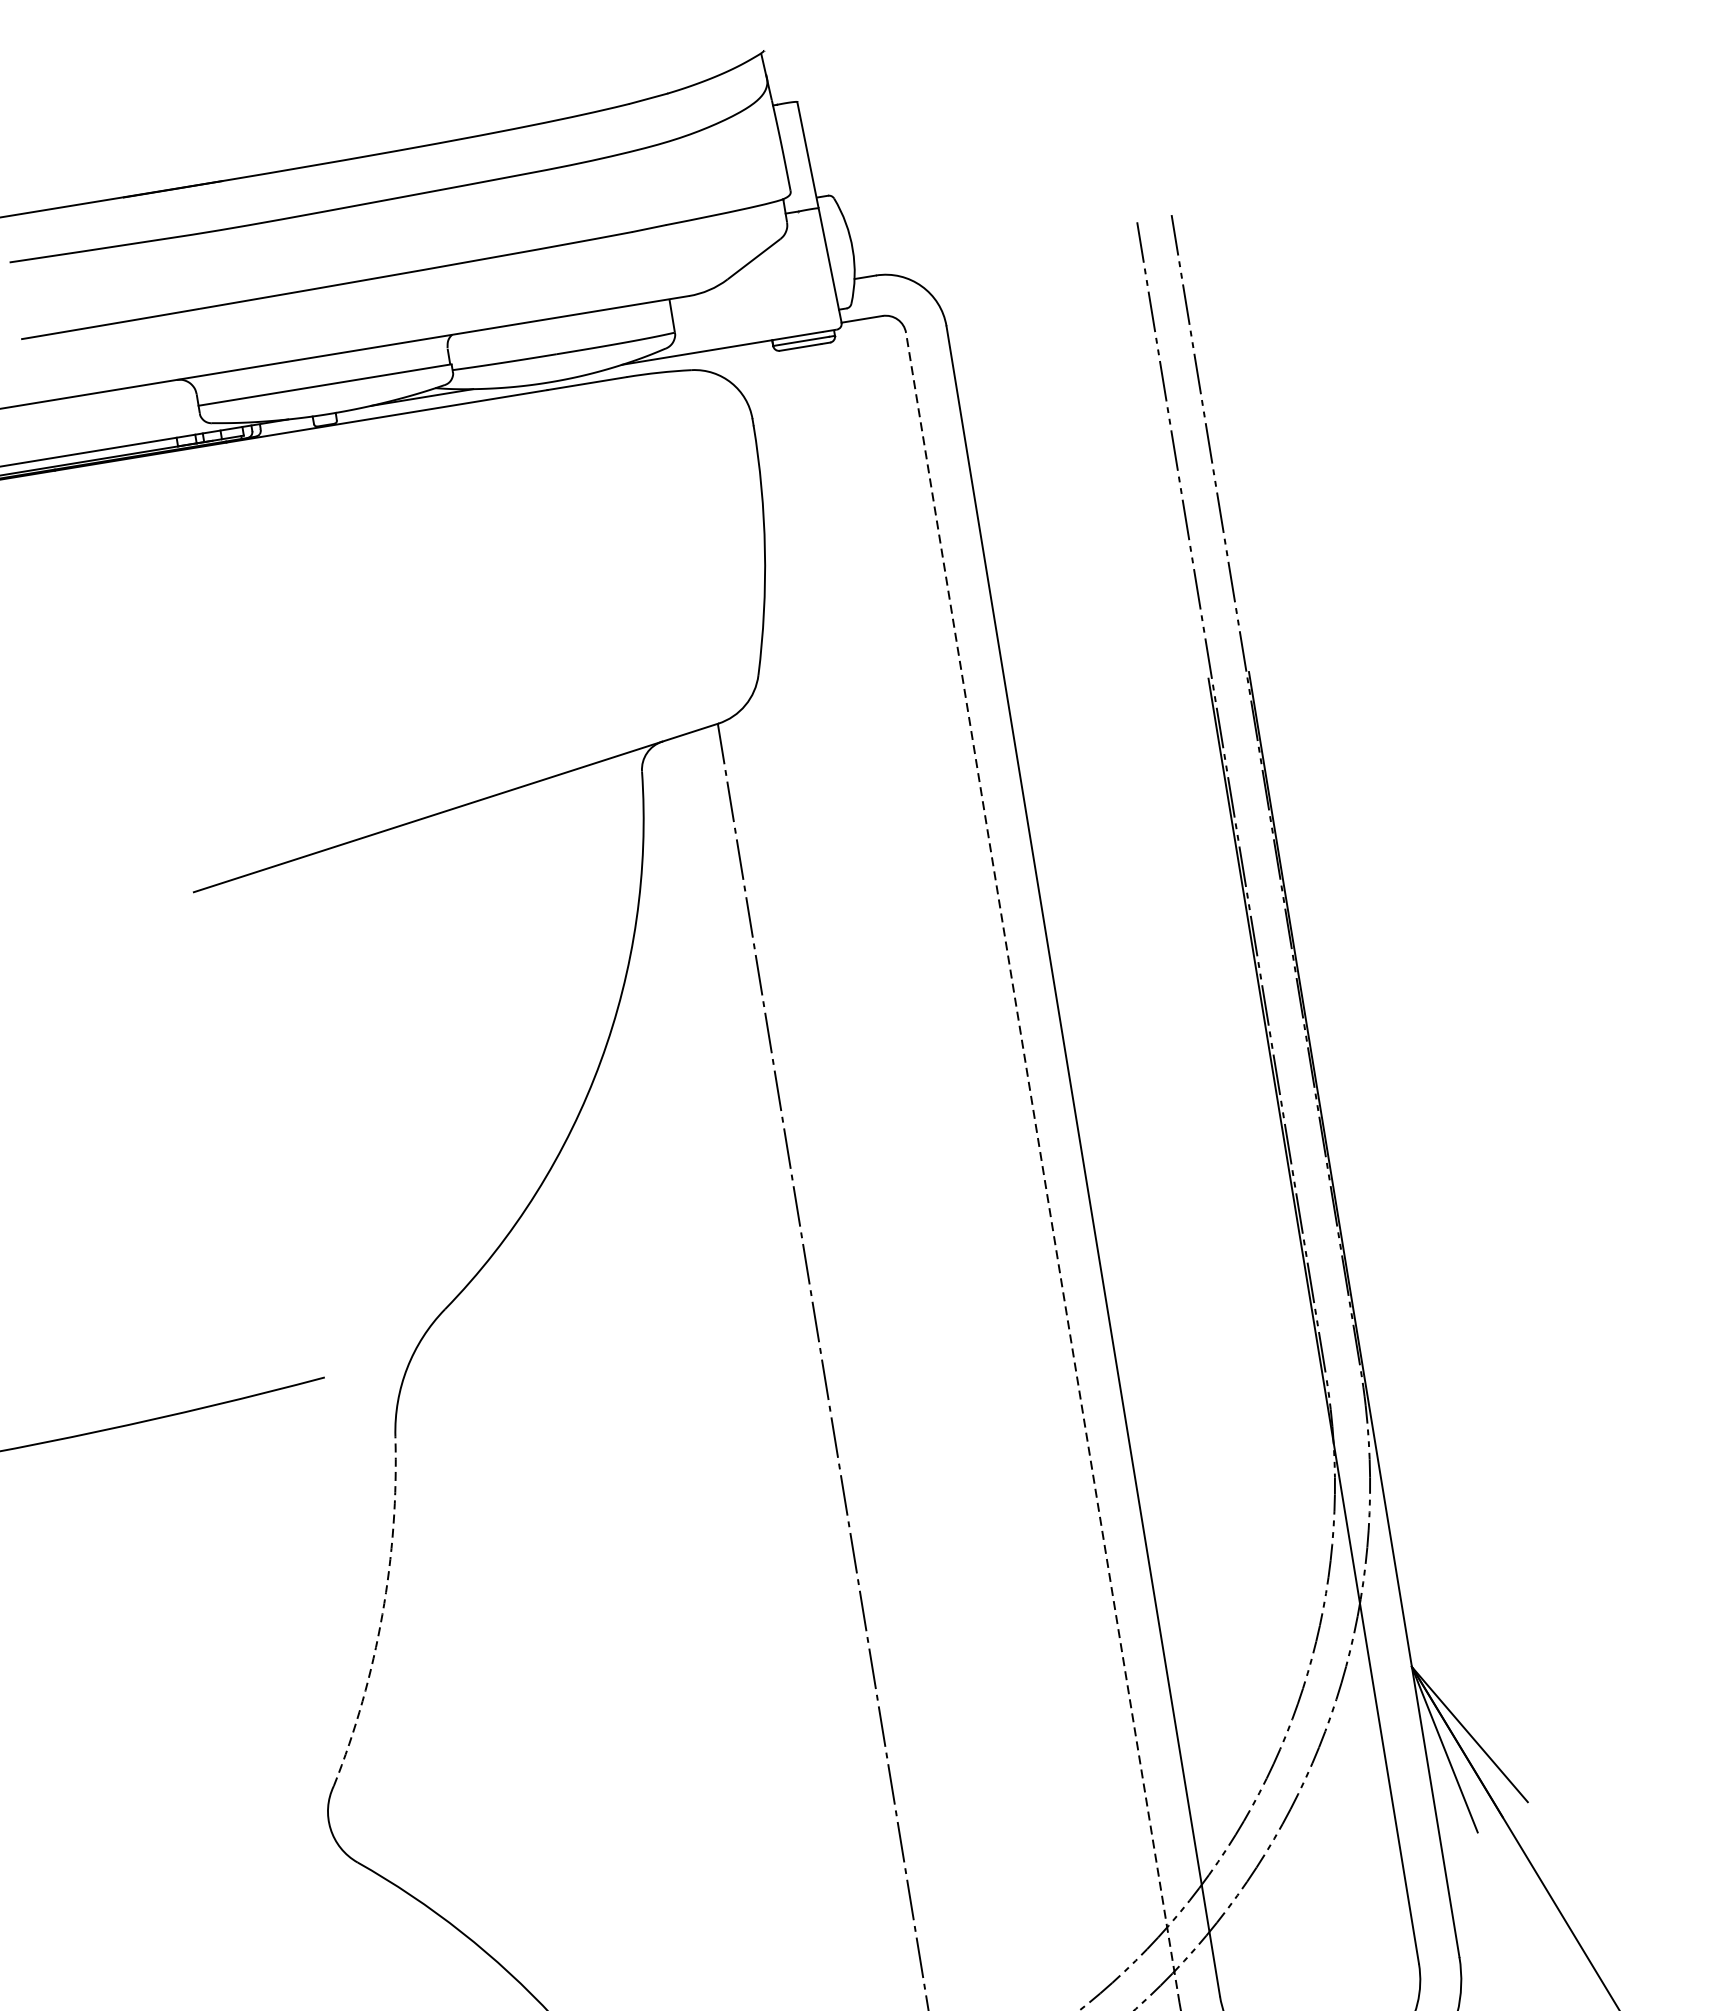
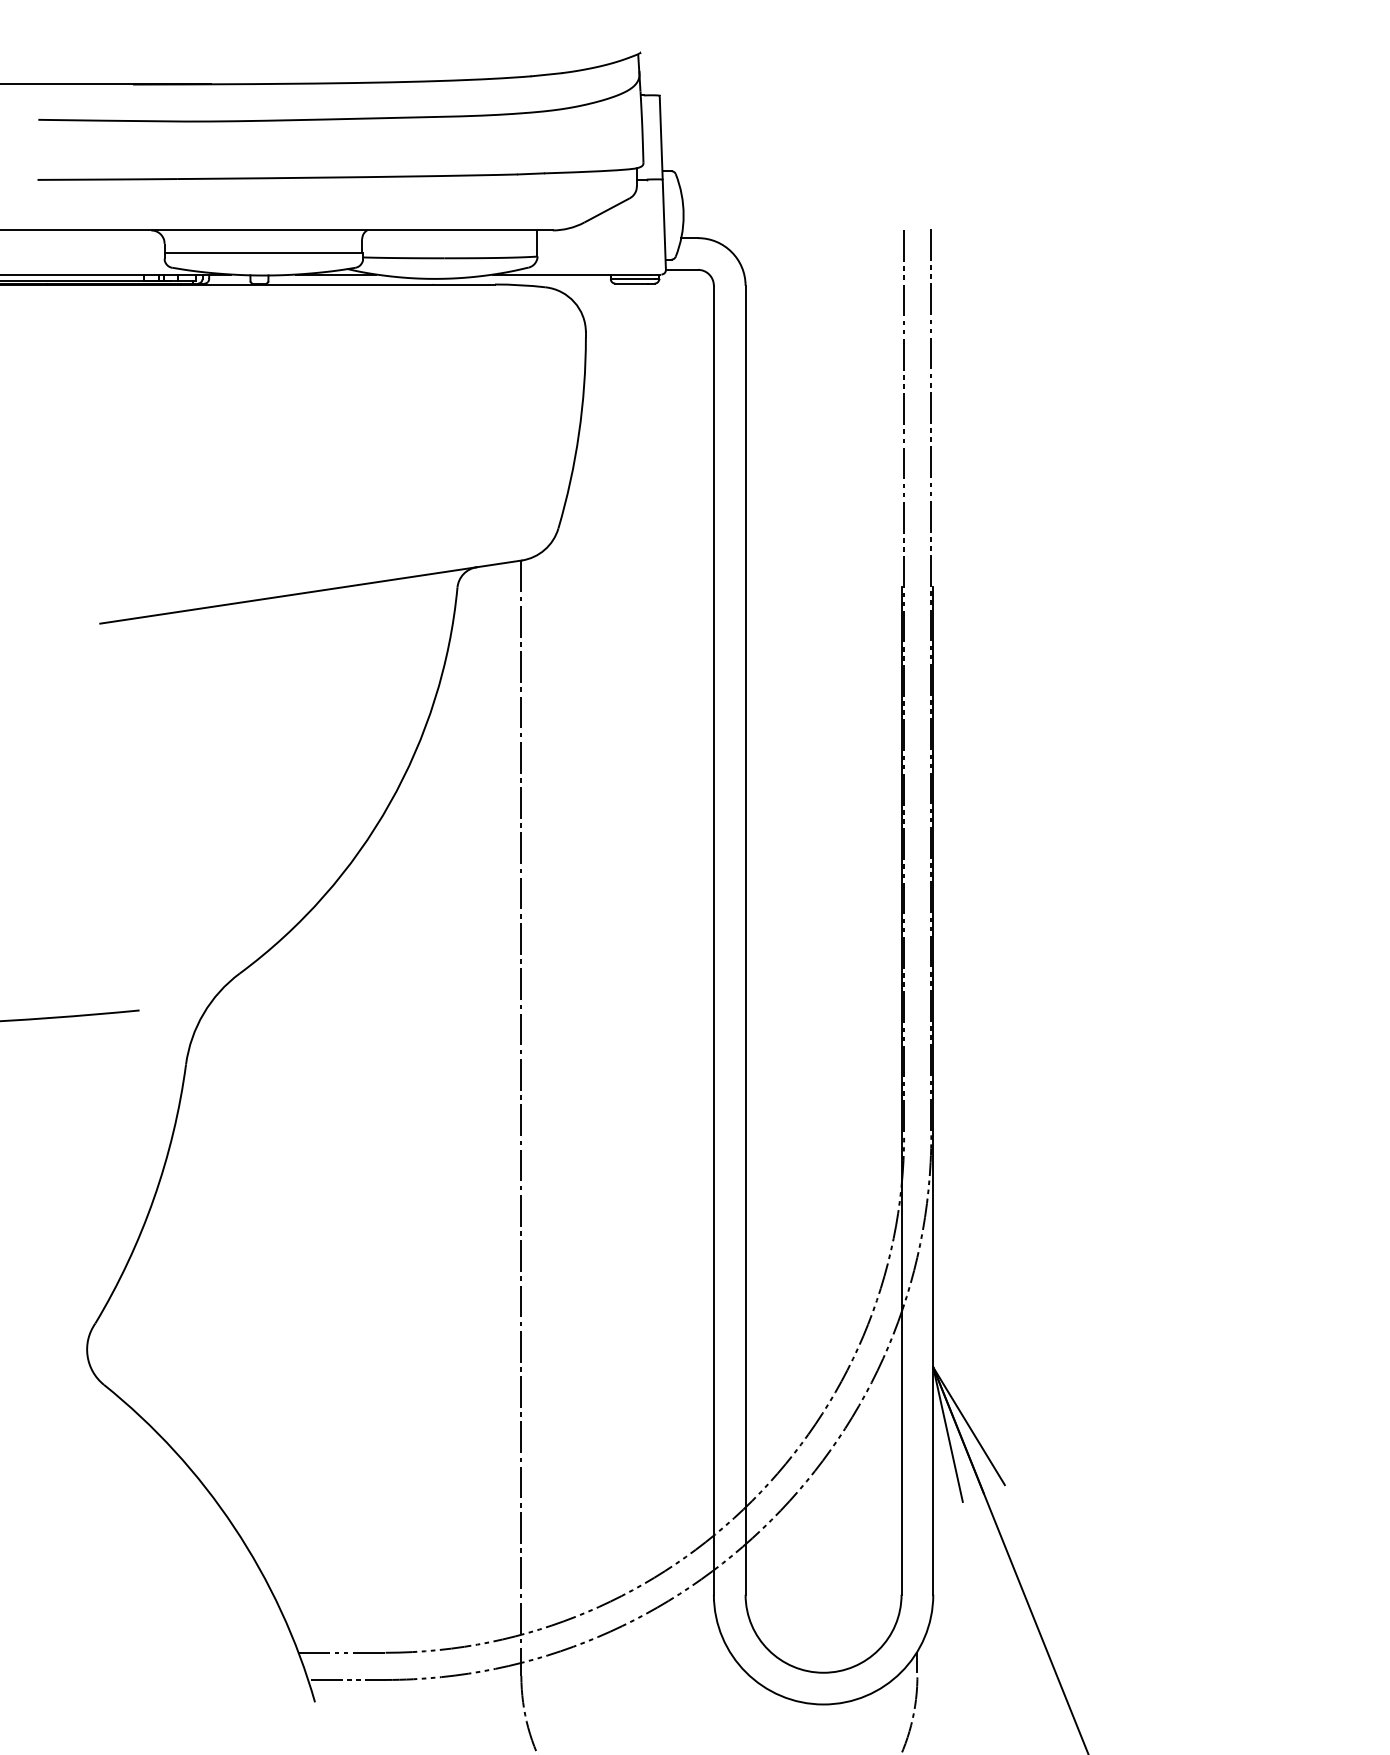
line: (1042, 1168) -> (713, 940), dashed -> solid
arc: (381, 1614) -> (153, 1198), dashed -> solid

